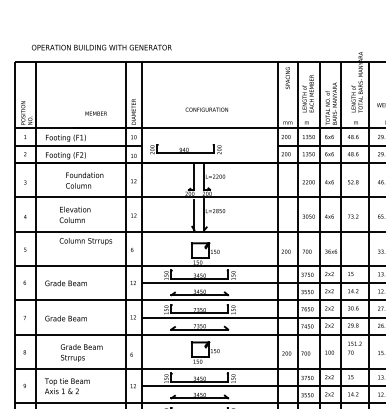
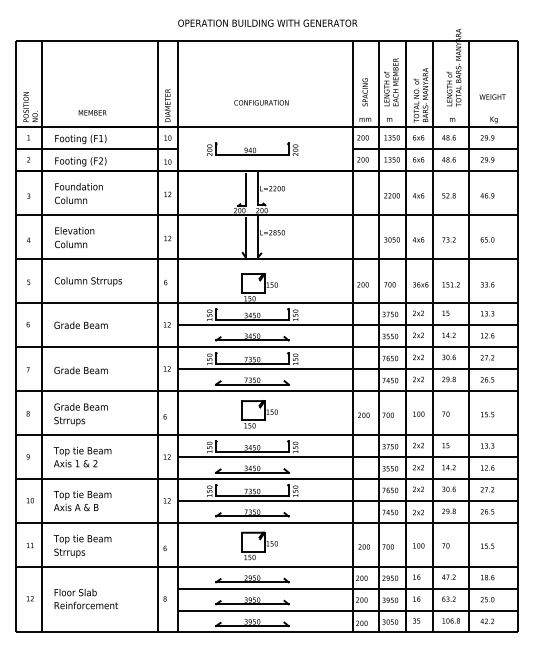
text: (101, 47) -> (267, 22), moved
text: (287, 78) -> (364, 92), moved
text: (96, 113) -> (92, 112), moved
part: (185, 148) -> (252, 148), moved
text: (84, 180) -> (78, 193), moved
text: (75, 214) -> (74, 237), moved
text: (85, 241) -> (87, 281), moved
text: (354, 343) -> (450, 284), moved
text: (81, 352) -> (80, 414), moved

